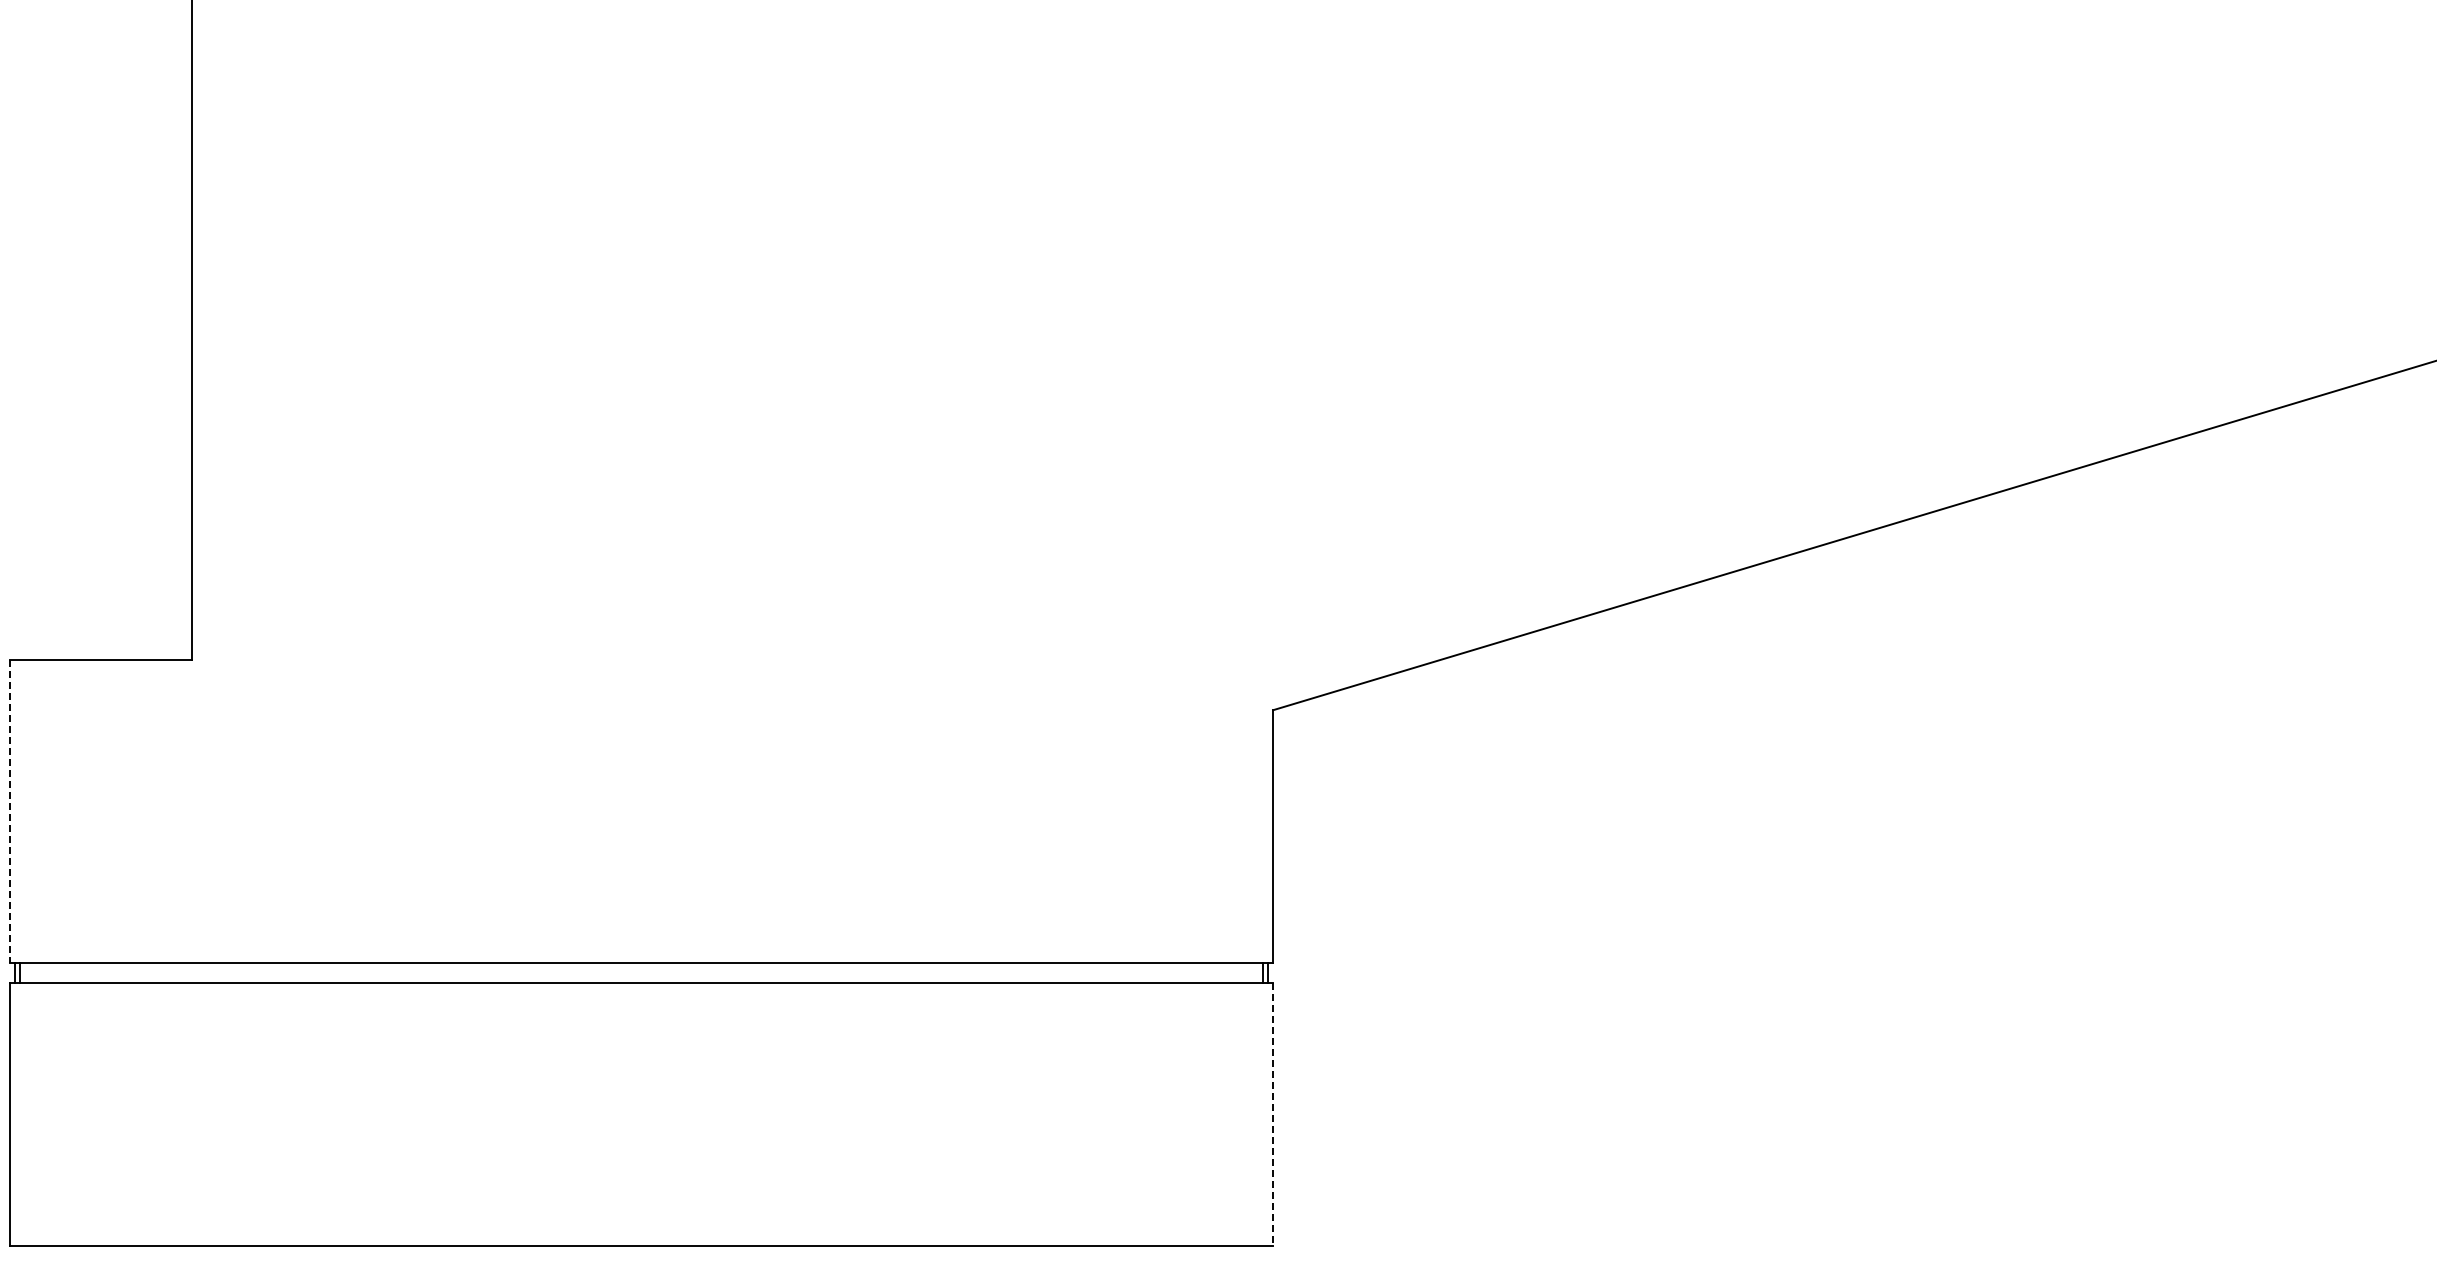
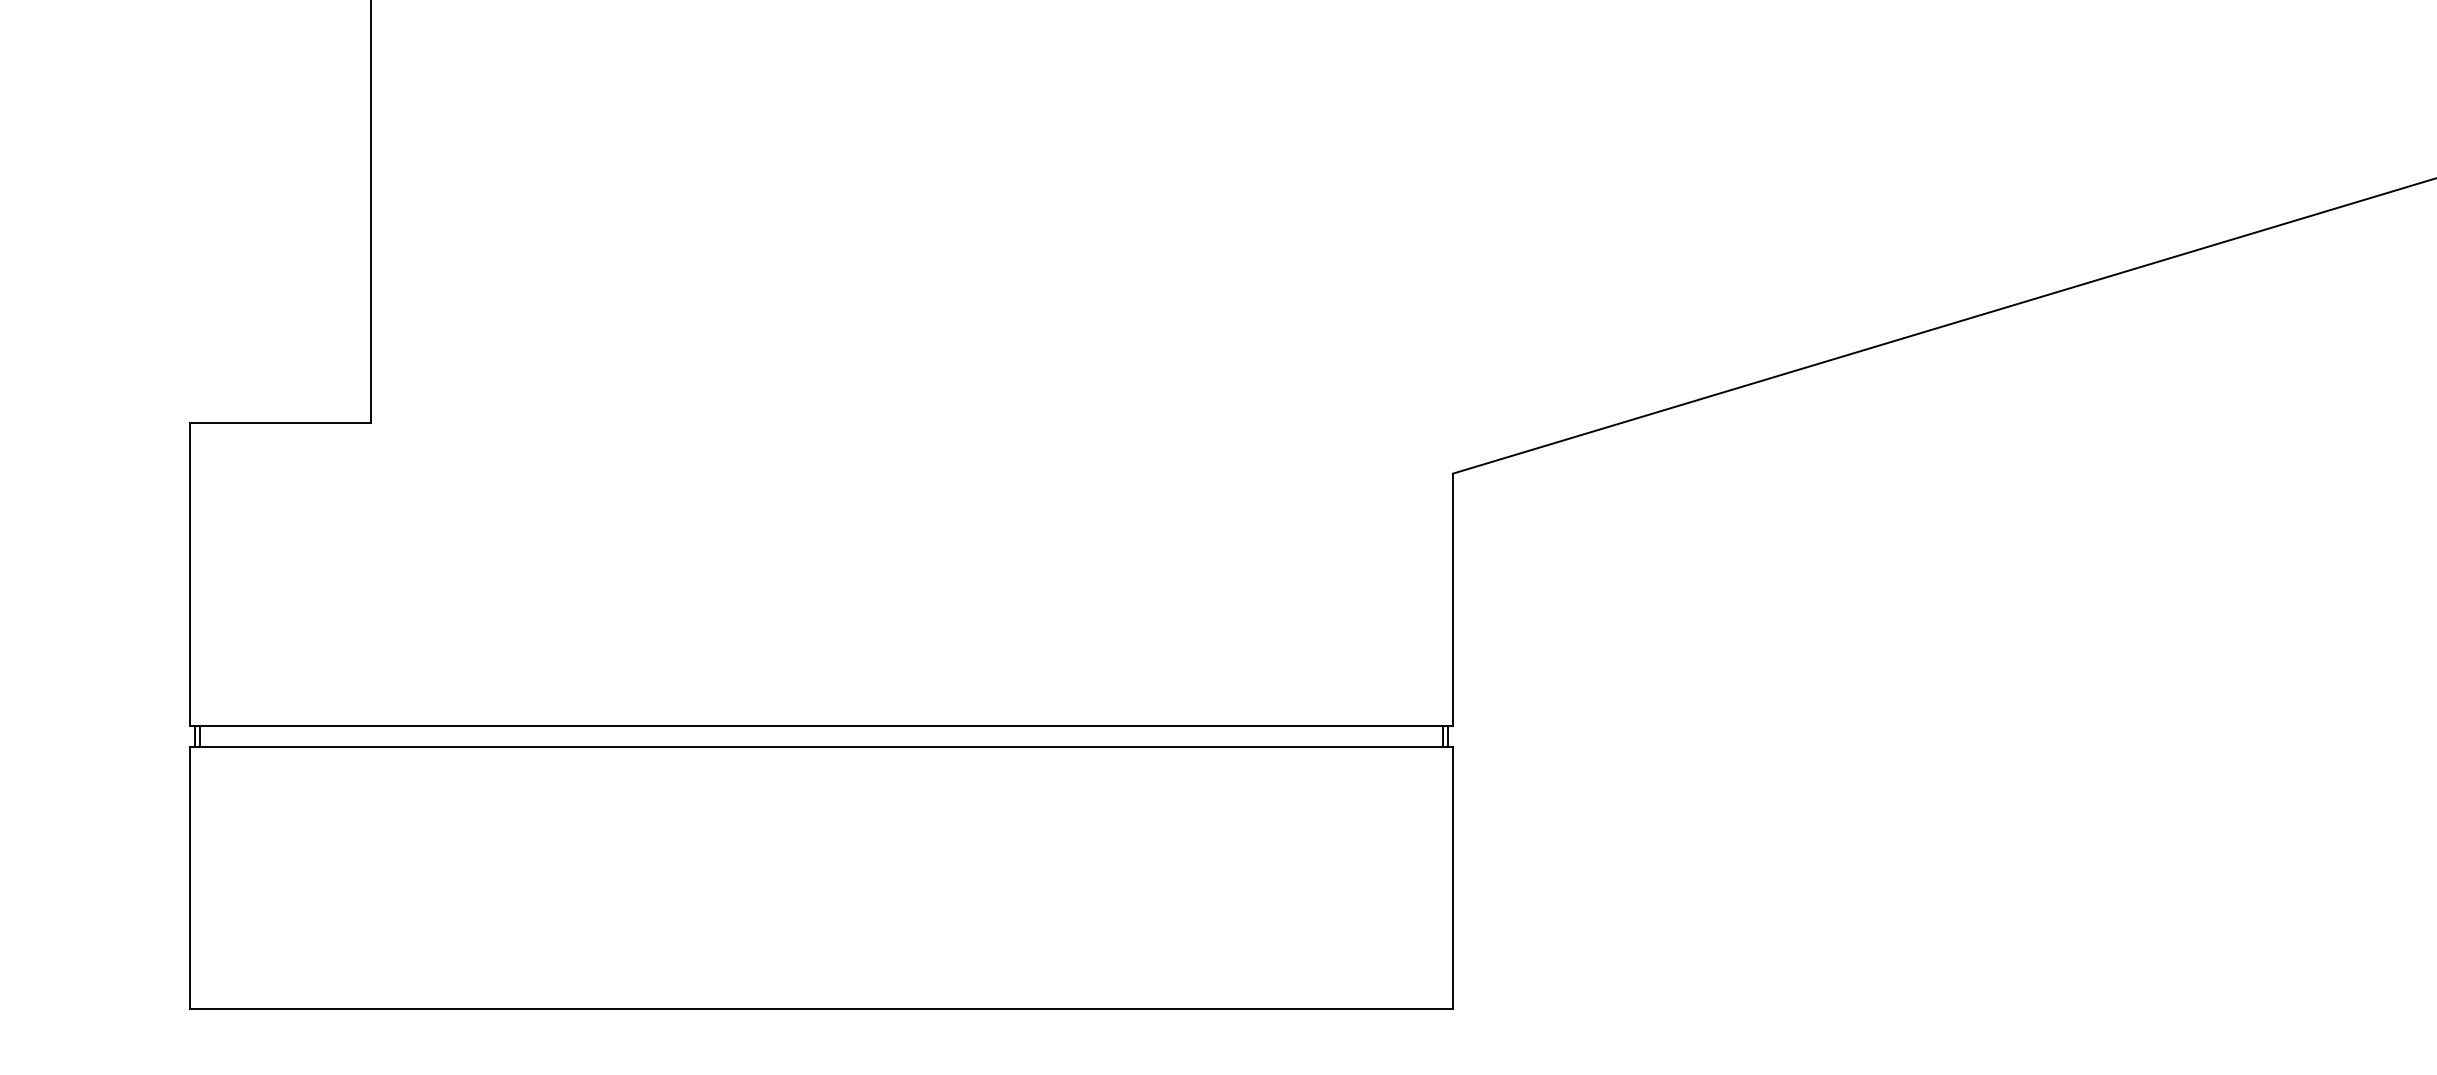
line: (9, 811) -> (189, 574), dashed -> solid
line: (1273, 1114) -> (1453, 877), dashed -> solid

